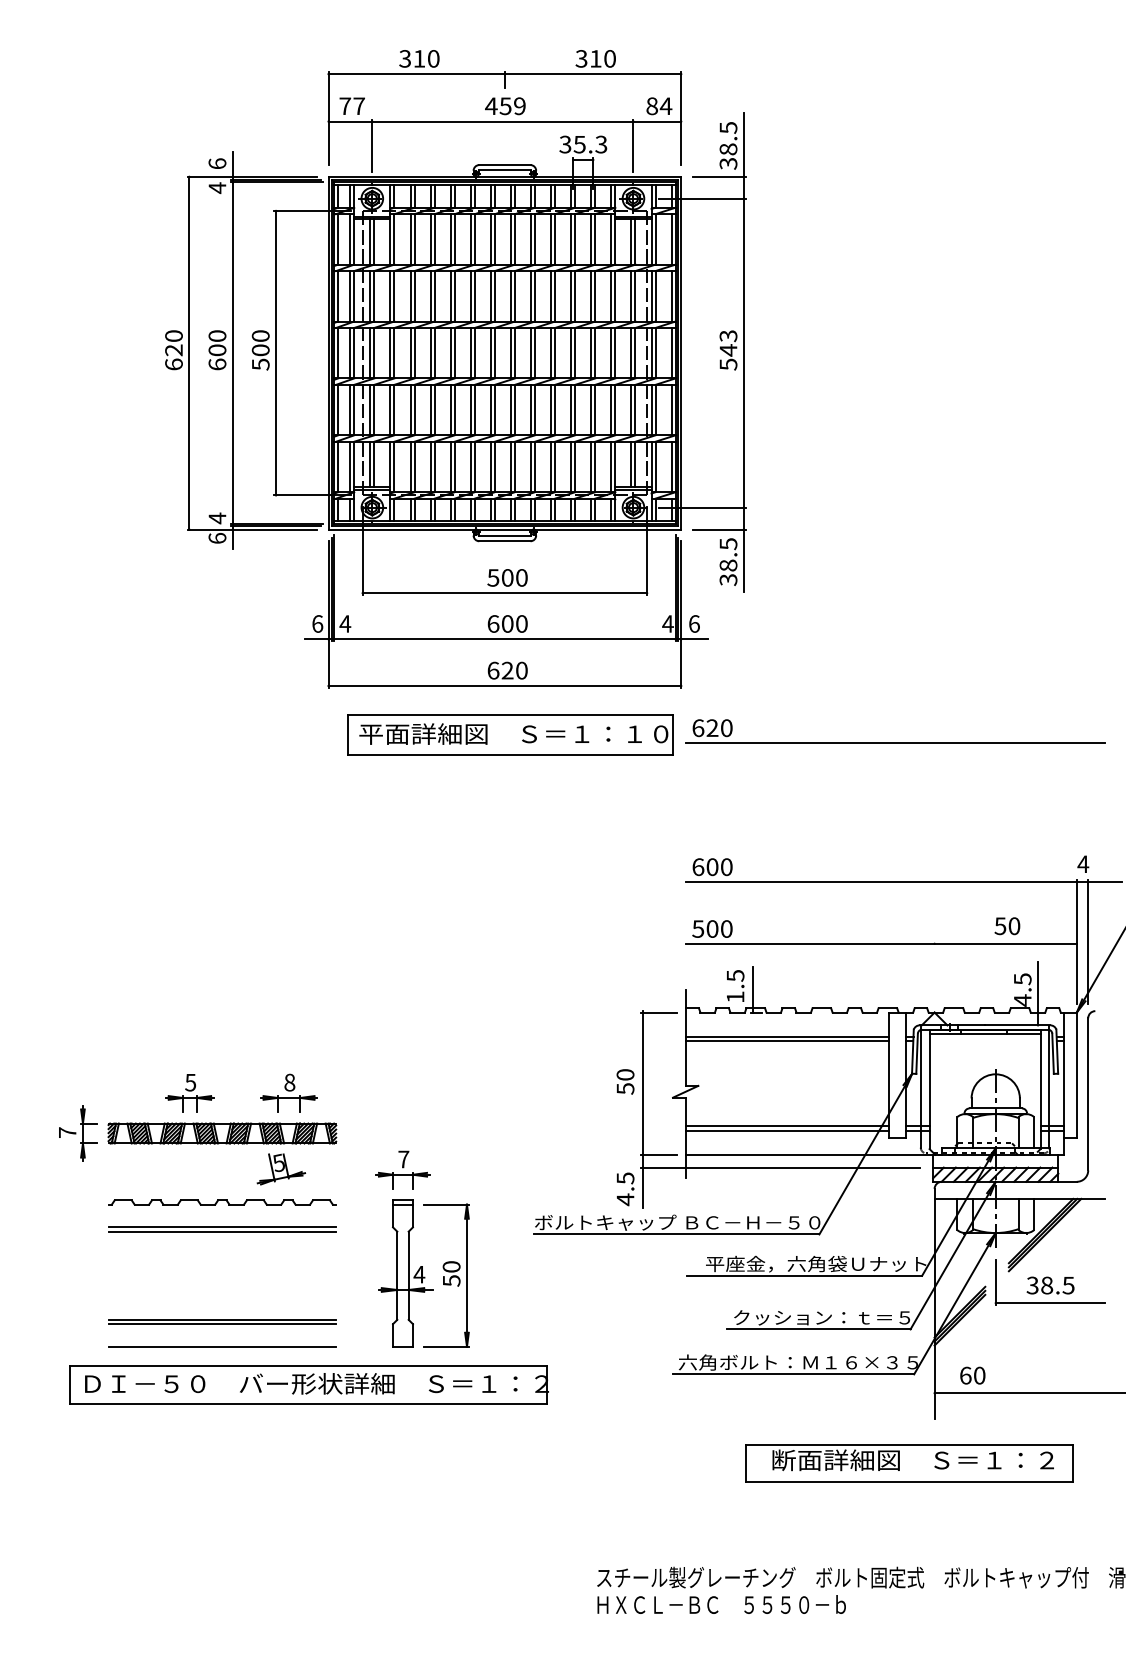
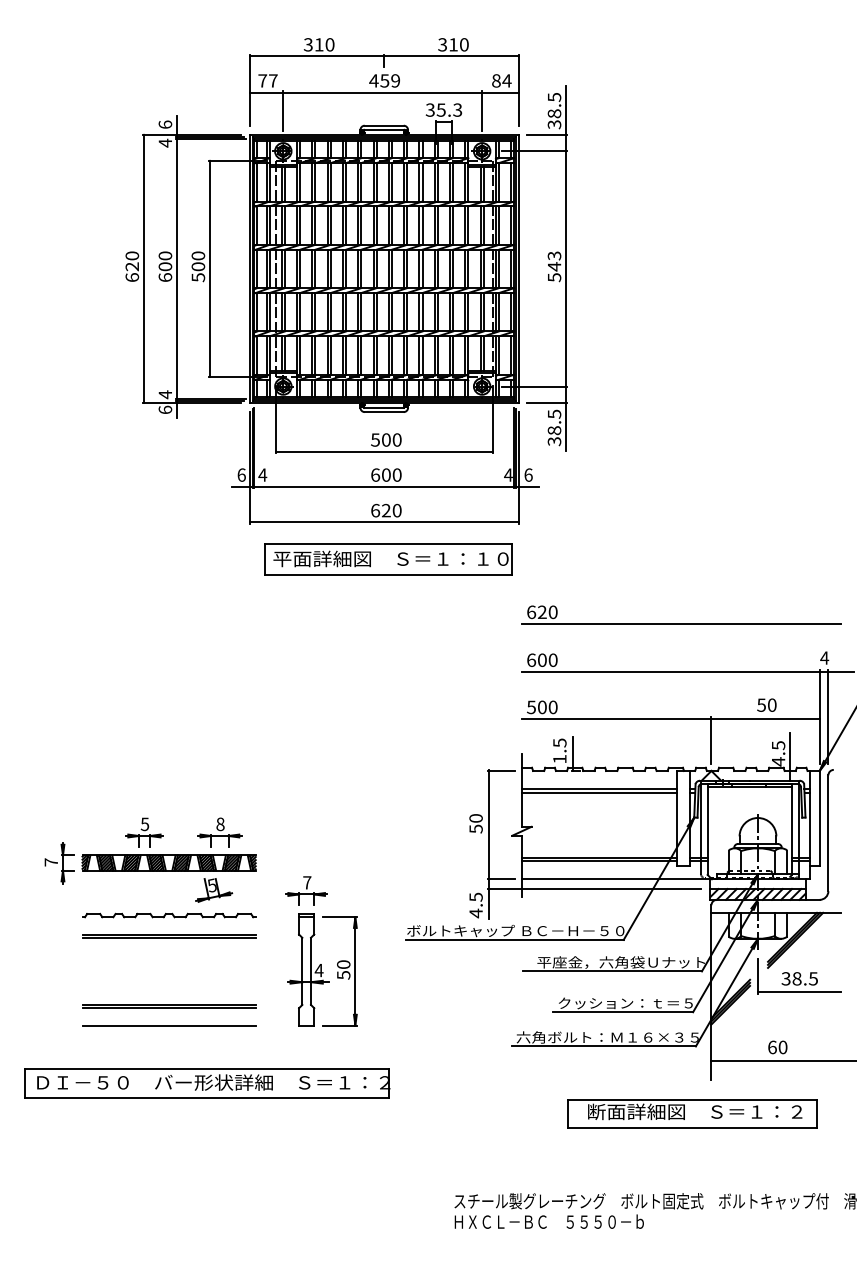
part: (895, 742) -> (681, 623), moved
line: (934, 972) -> (711, 740), added
text: (972, 1375) -> (777, 1047), moved
part: (308, 1384) -> (207, 1083), moved

